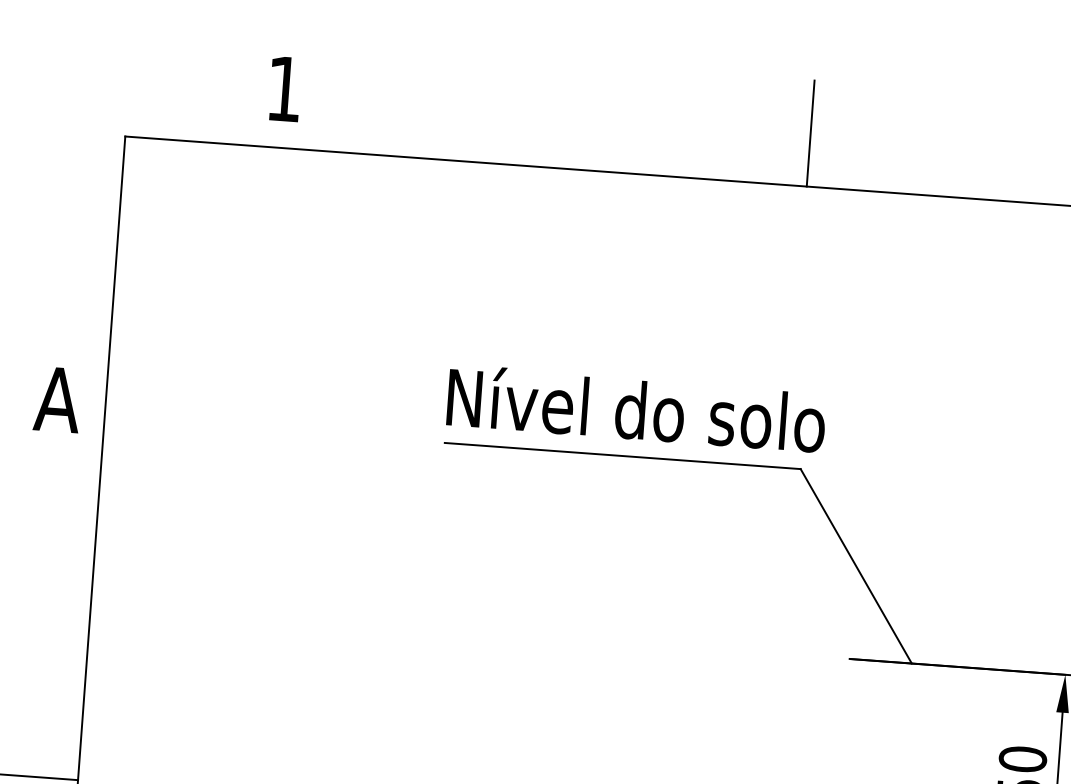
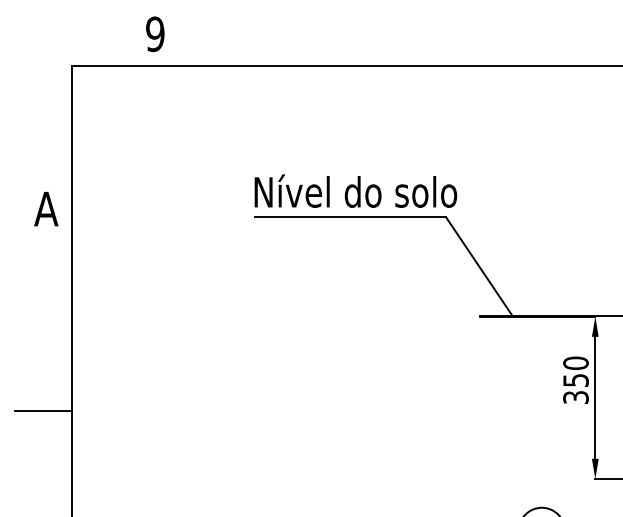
text: (284, 89) -> (155, 34), 1 -> 9
line: (811, 131) -> (438, 36), removed

